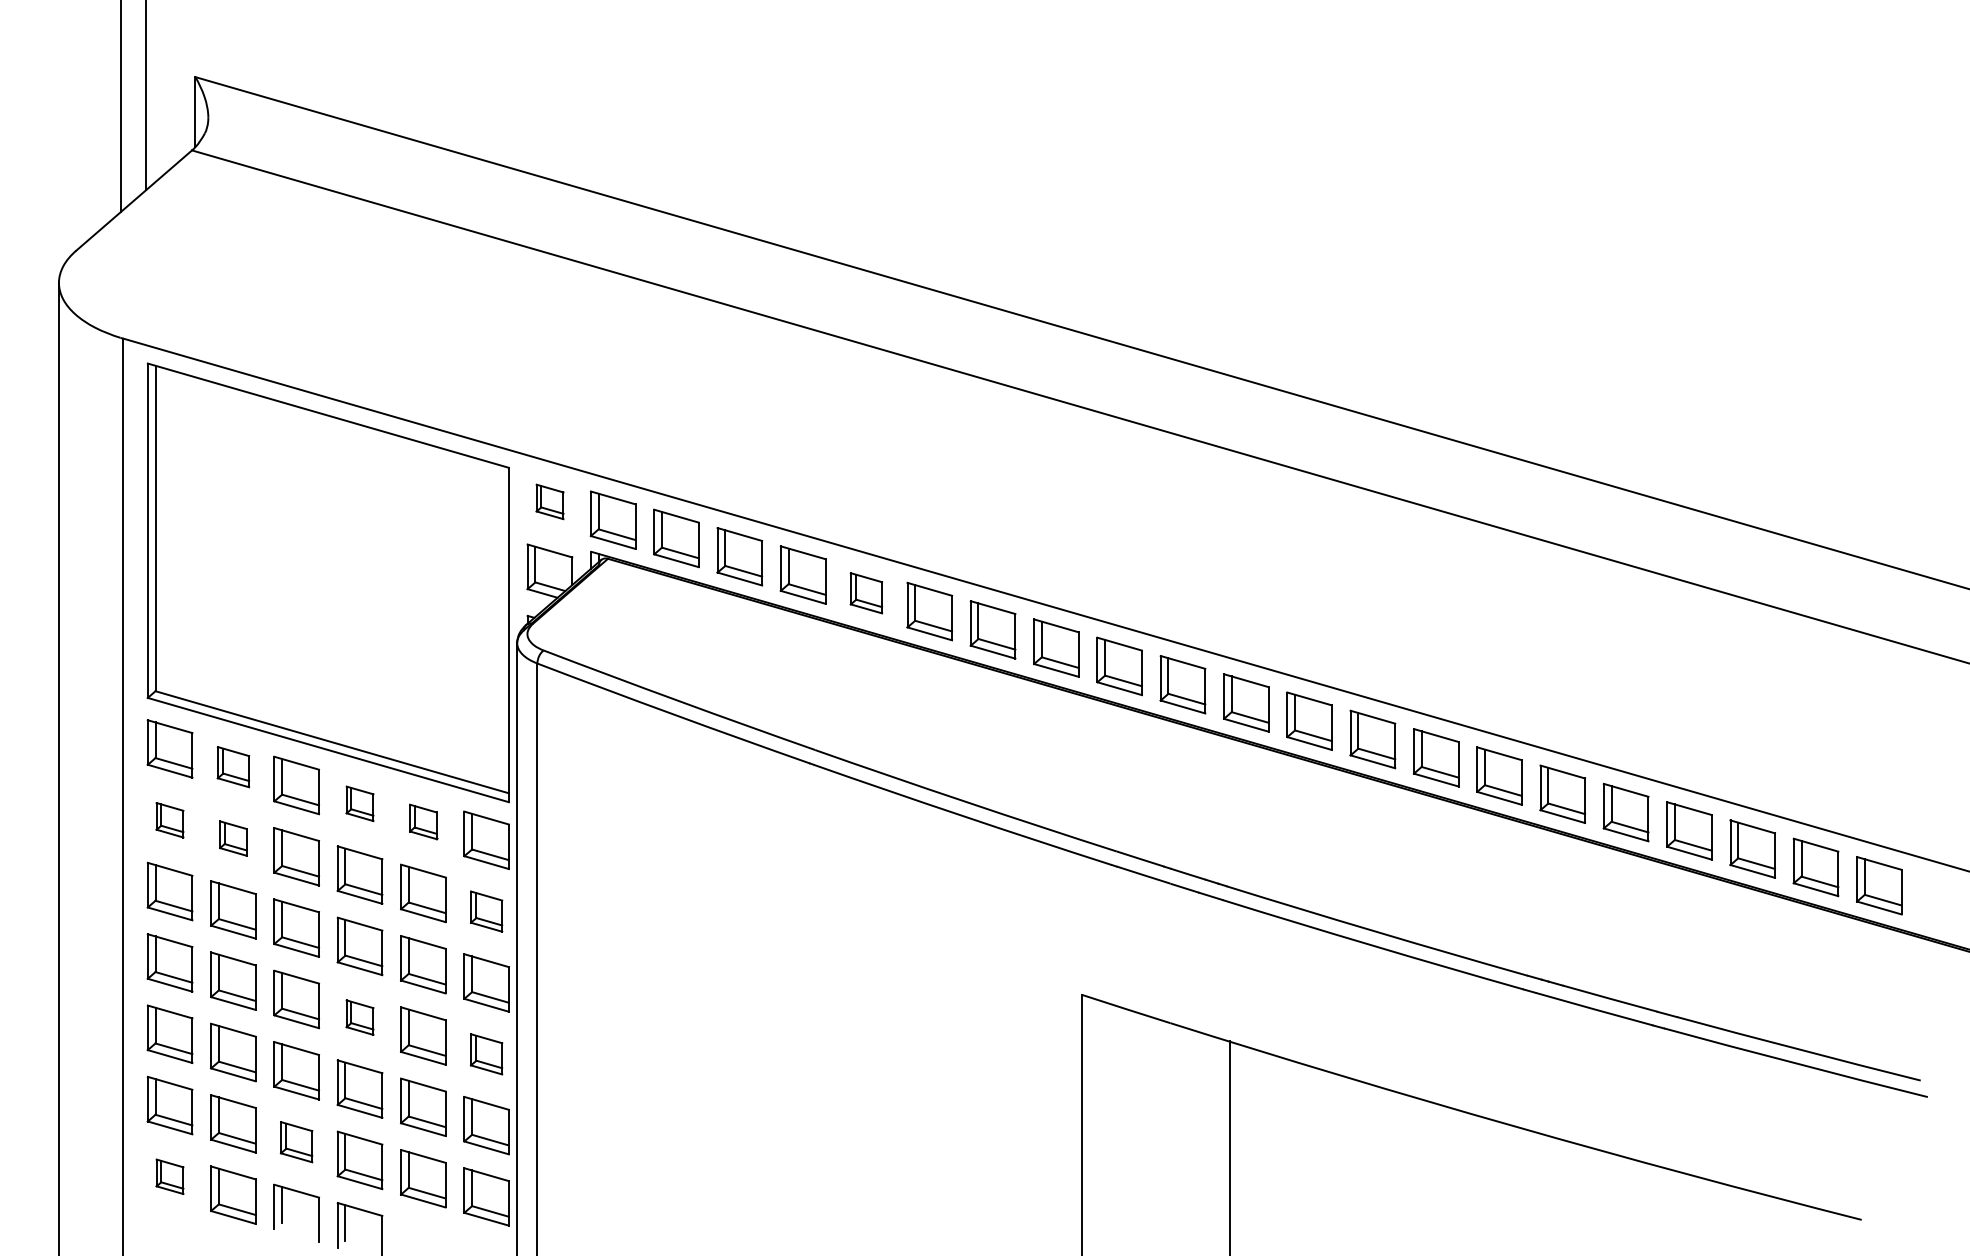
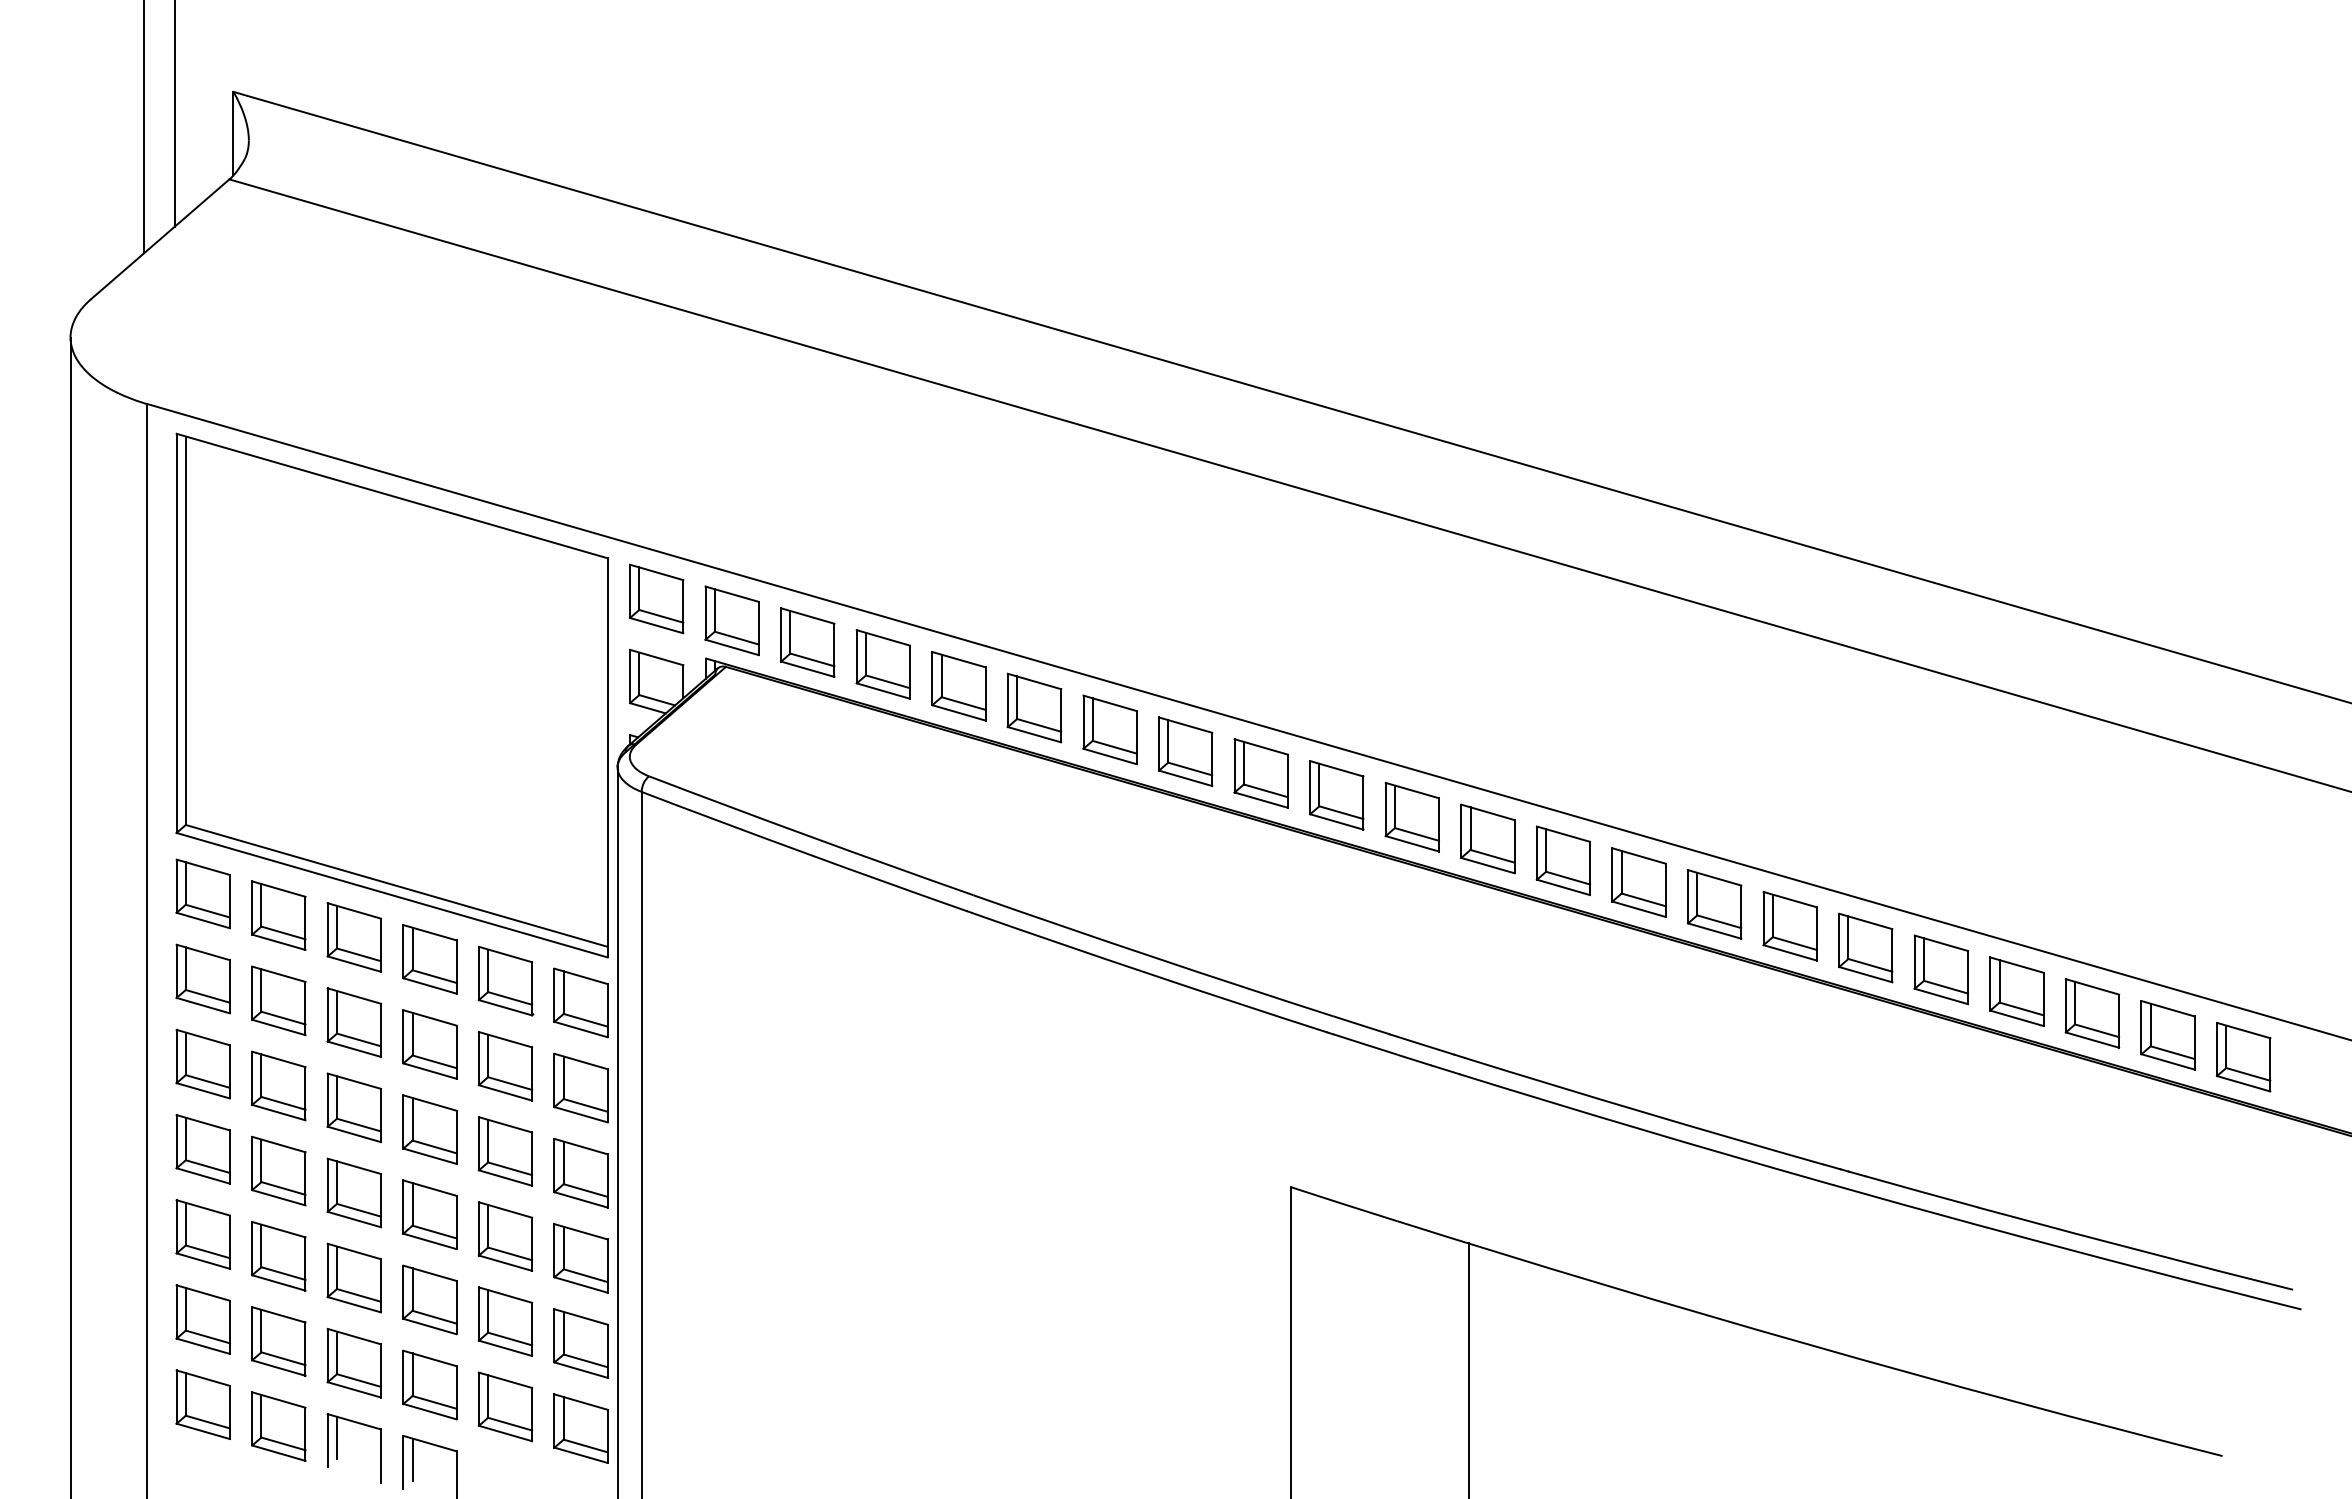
part: (549, 501) -> (656, 598), size x1.67
part: (866, 592) -> (1034, 707), size x1.43
part: (233, 767) -> (278, 915), size x1.43
part: (359, 803) -> (429, 959), size x1.67
part: (169, 819) -> (202, 978), size x1.67
part: (423, 821) -> (505, 980), size x1.67
part: (233, 838) -> (278, 1000), size x1.67
part: (486, 911) -> (580, 1087), size x1.43
part: (359, 1017) -> (429, 1214), size x1.67
part: (486, 1054) -> (580, 1258), size x1.43
part: (295, 1142) -> (353, 1363), size x1.43
part: (169, 1176) -> (202, 1404), size x1.67

